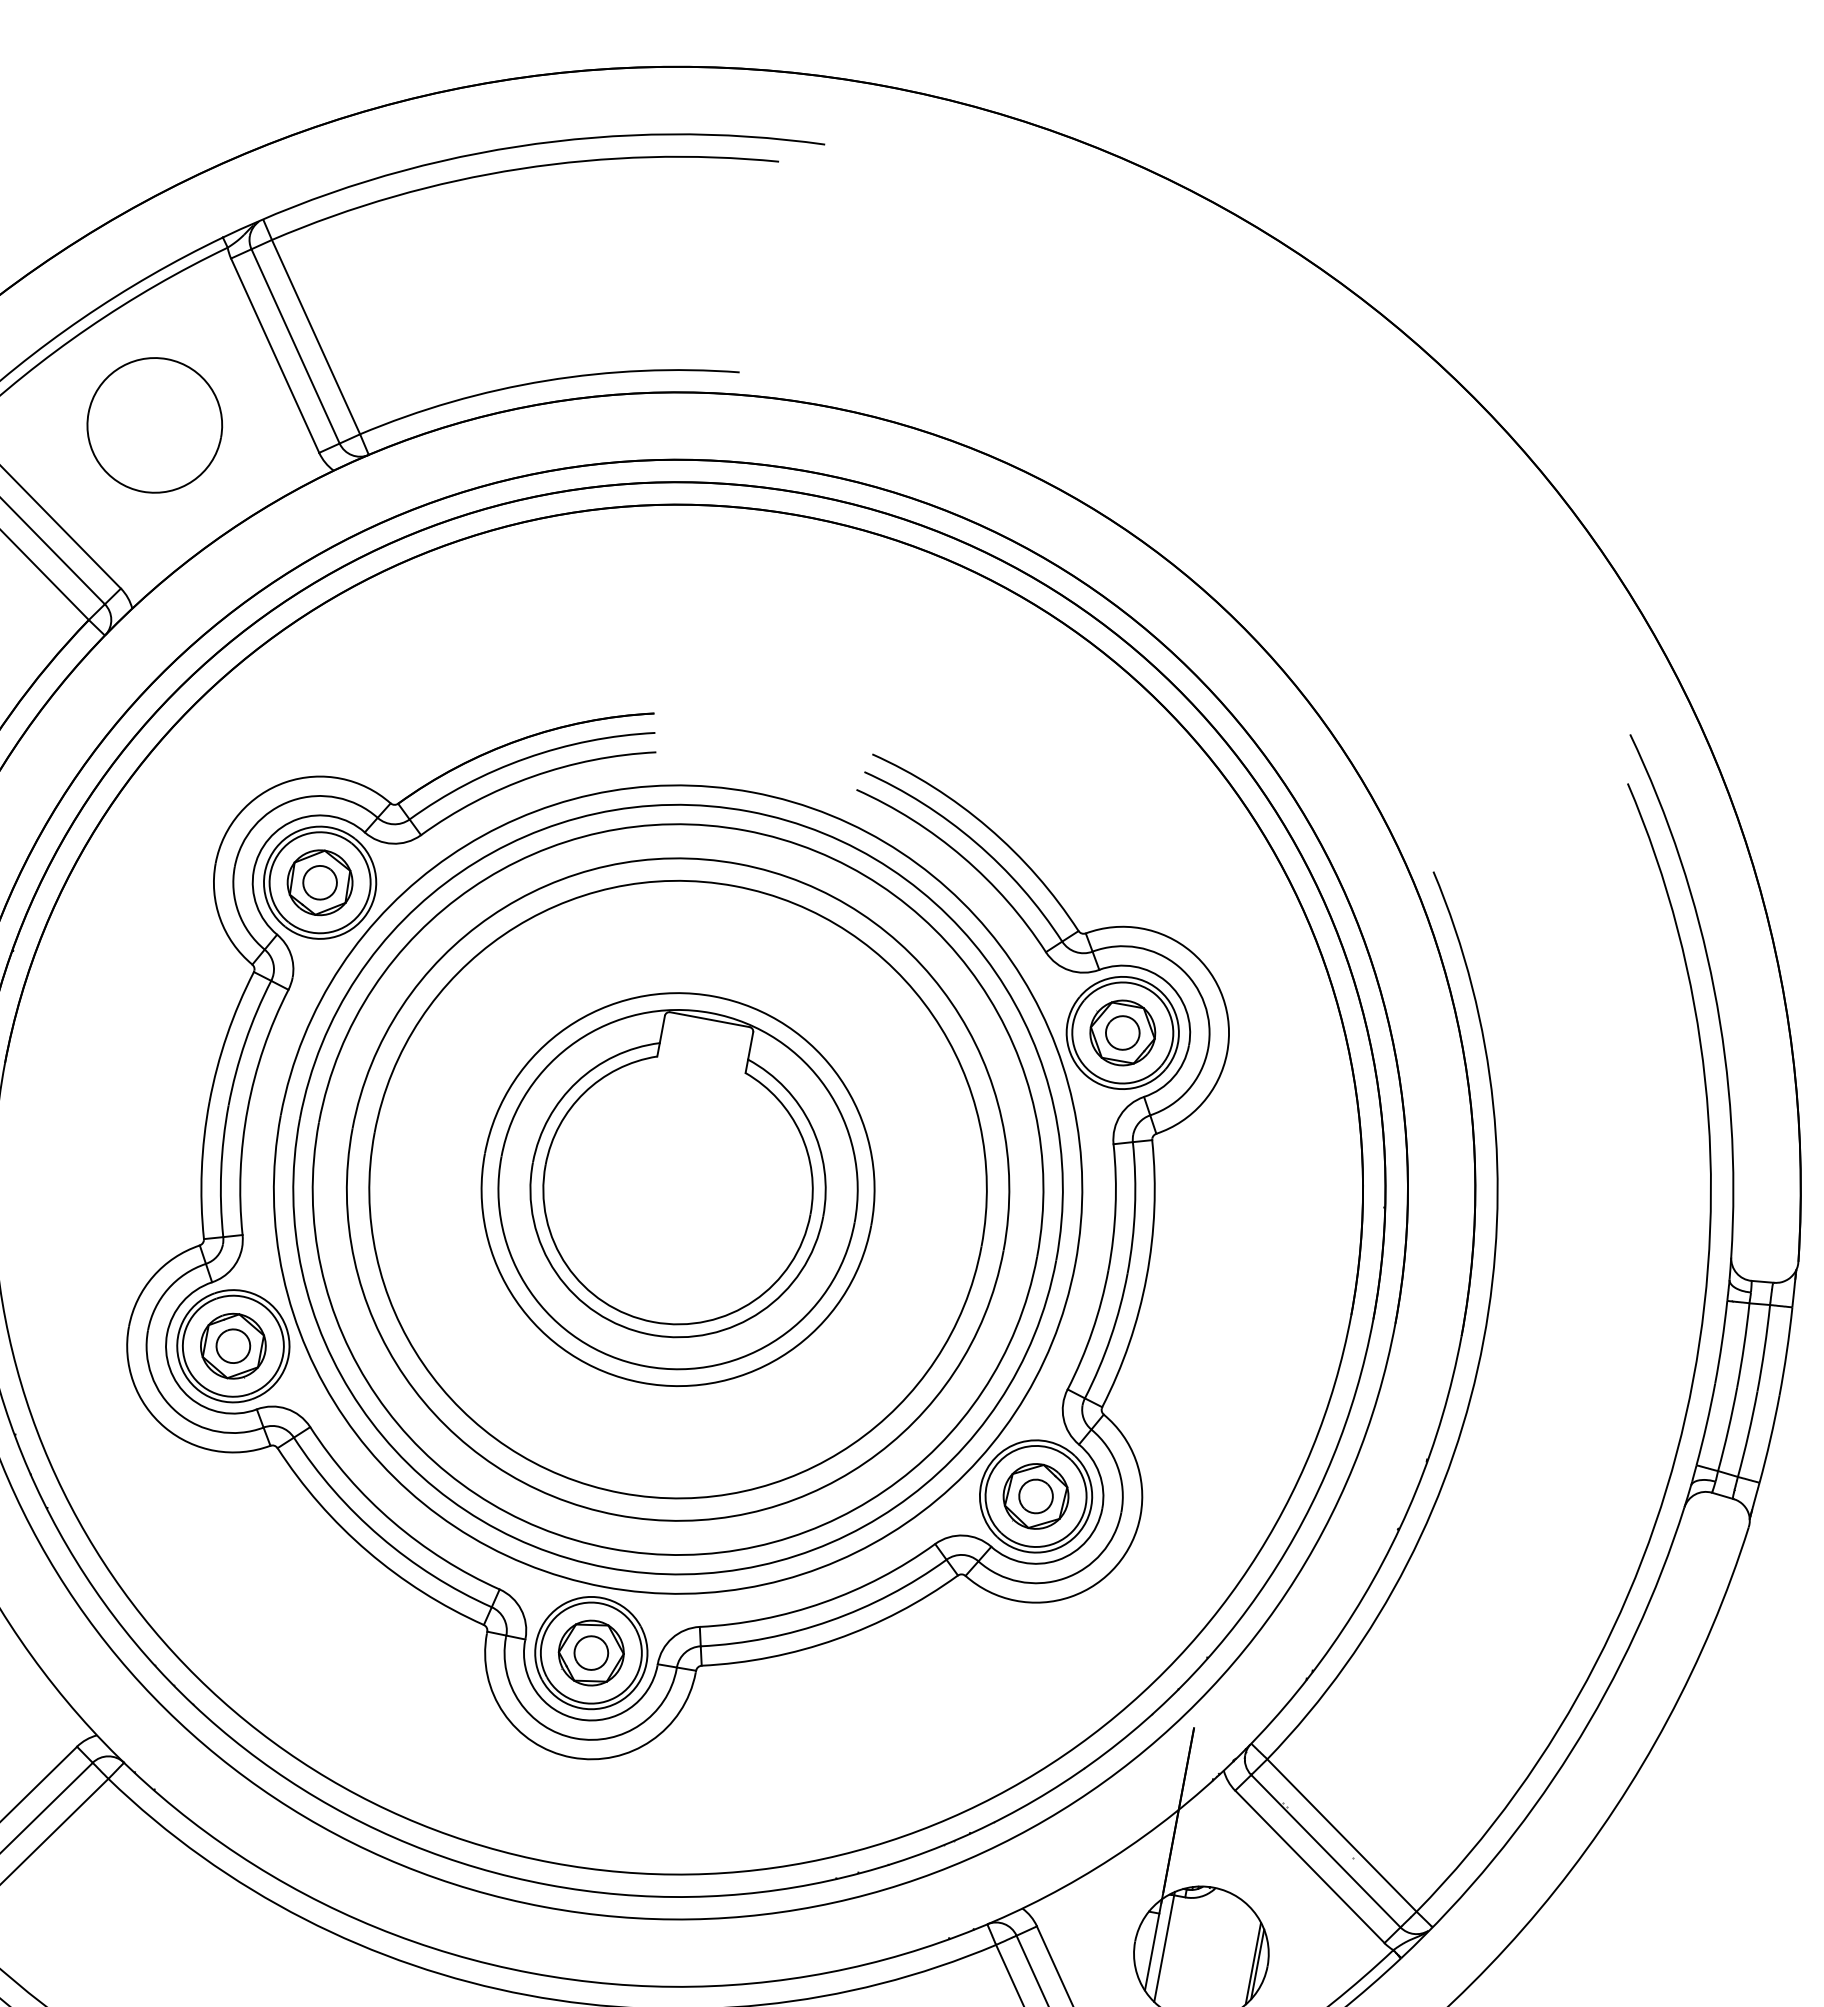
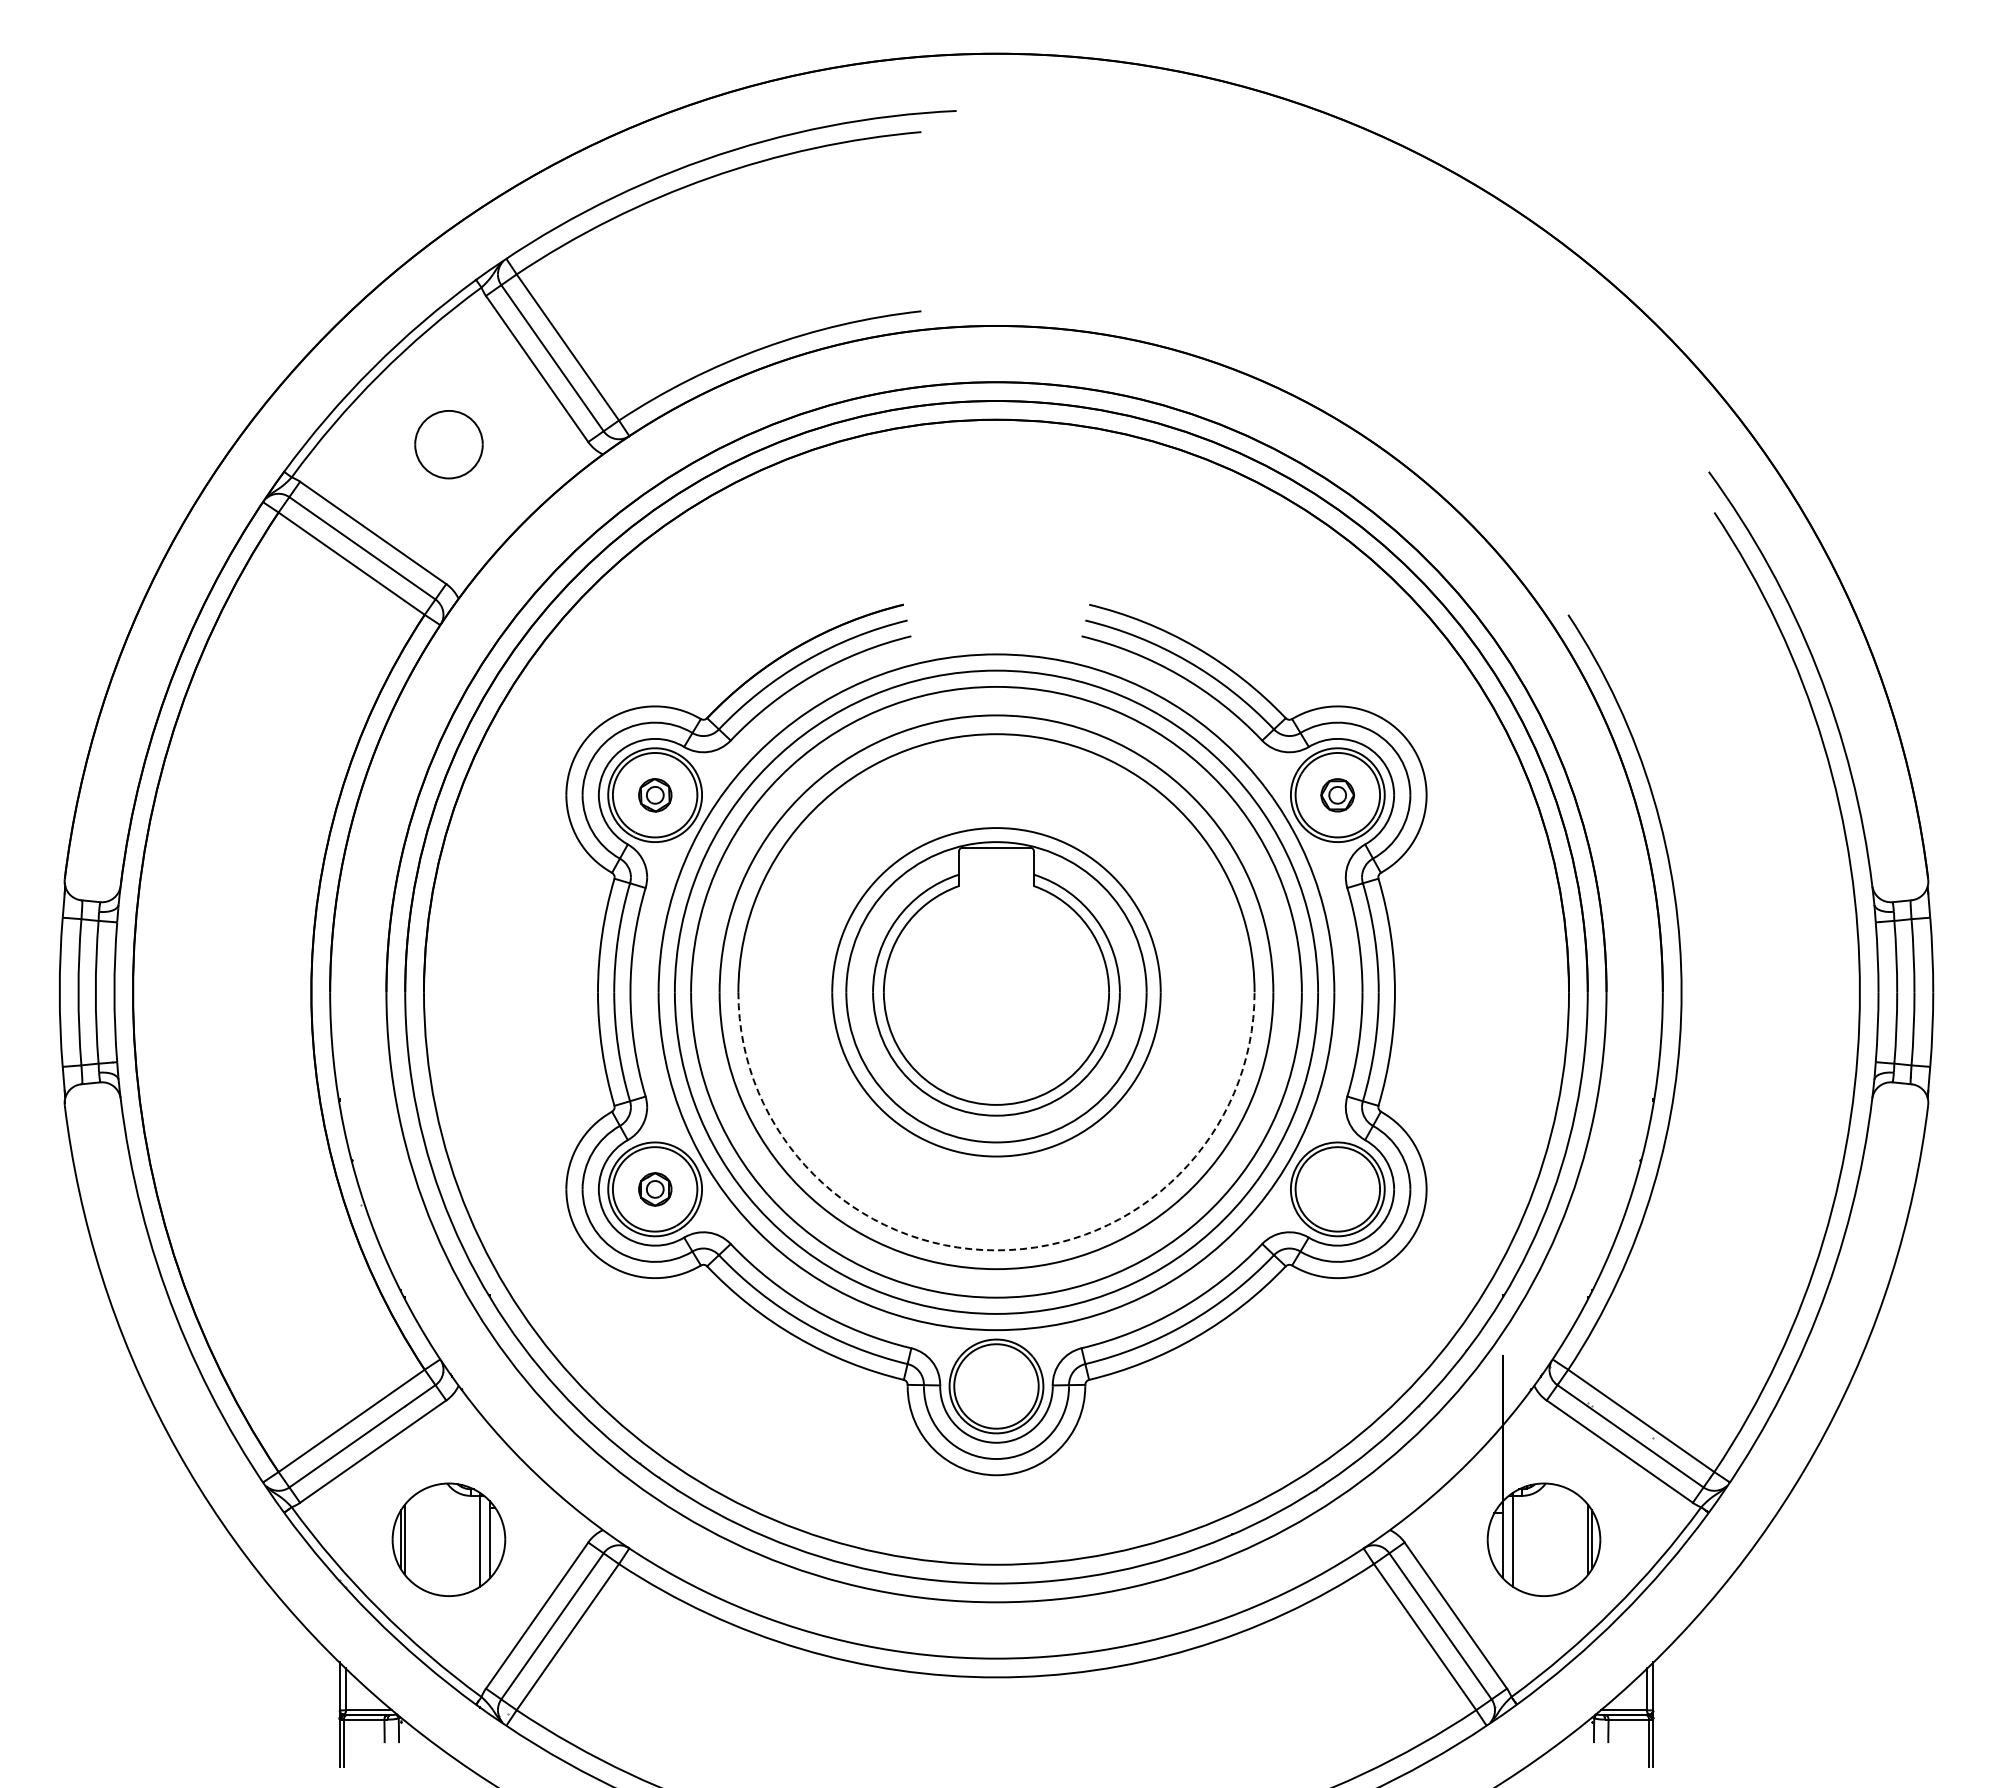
part: (154, 424) -> (448, 444), size x0.6
part: (320, 883) -> (655, 795), size x0.6
part: (1122, 1033) -> (1337, 795), size x0.6
part: (233, 1346) -> (655, 1189), size x0.6
arc: (621, 1493) -> (996, 1250), solid -> dashed
part: (1035, 1496) -> (1337, 1189), removed
part: (591, 1653) -> (996, 1386), removed

